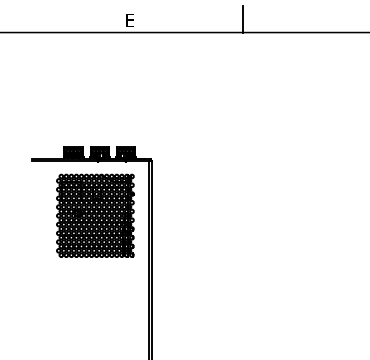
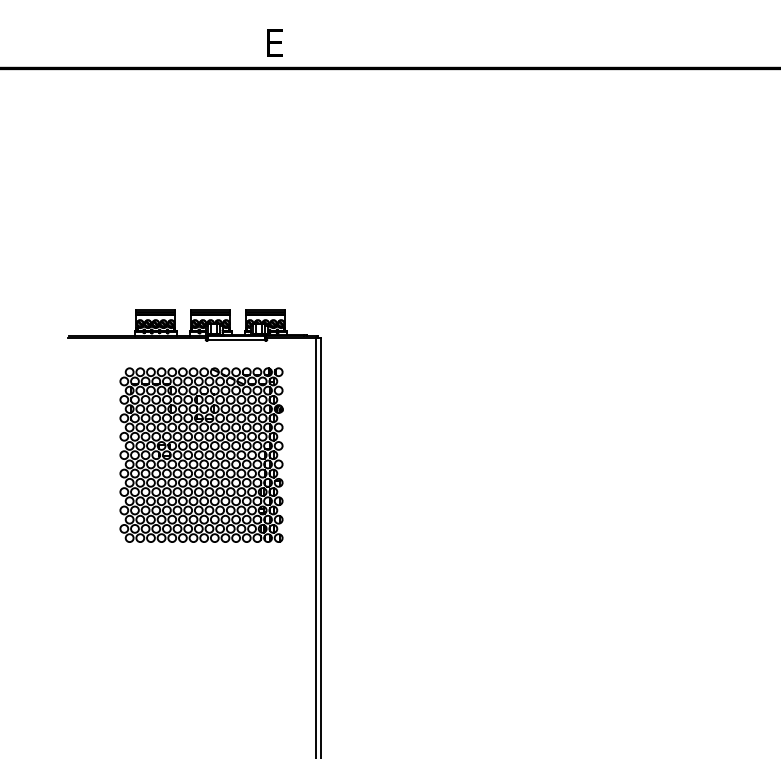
line: (243, 18) -> (513, 38), removed

